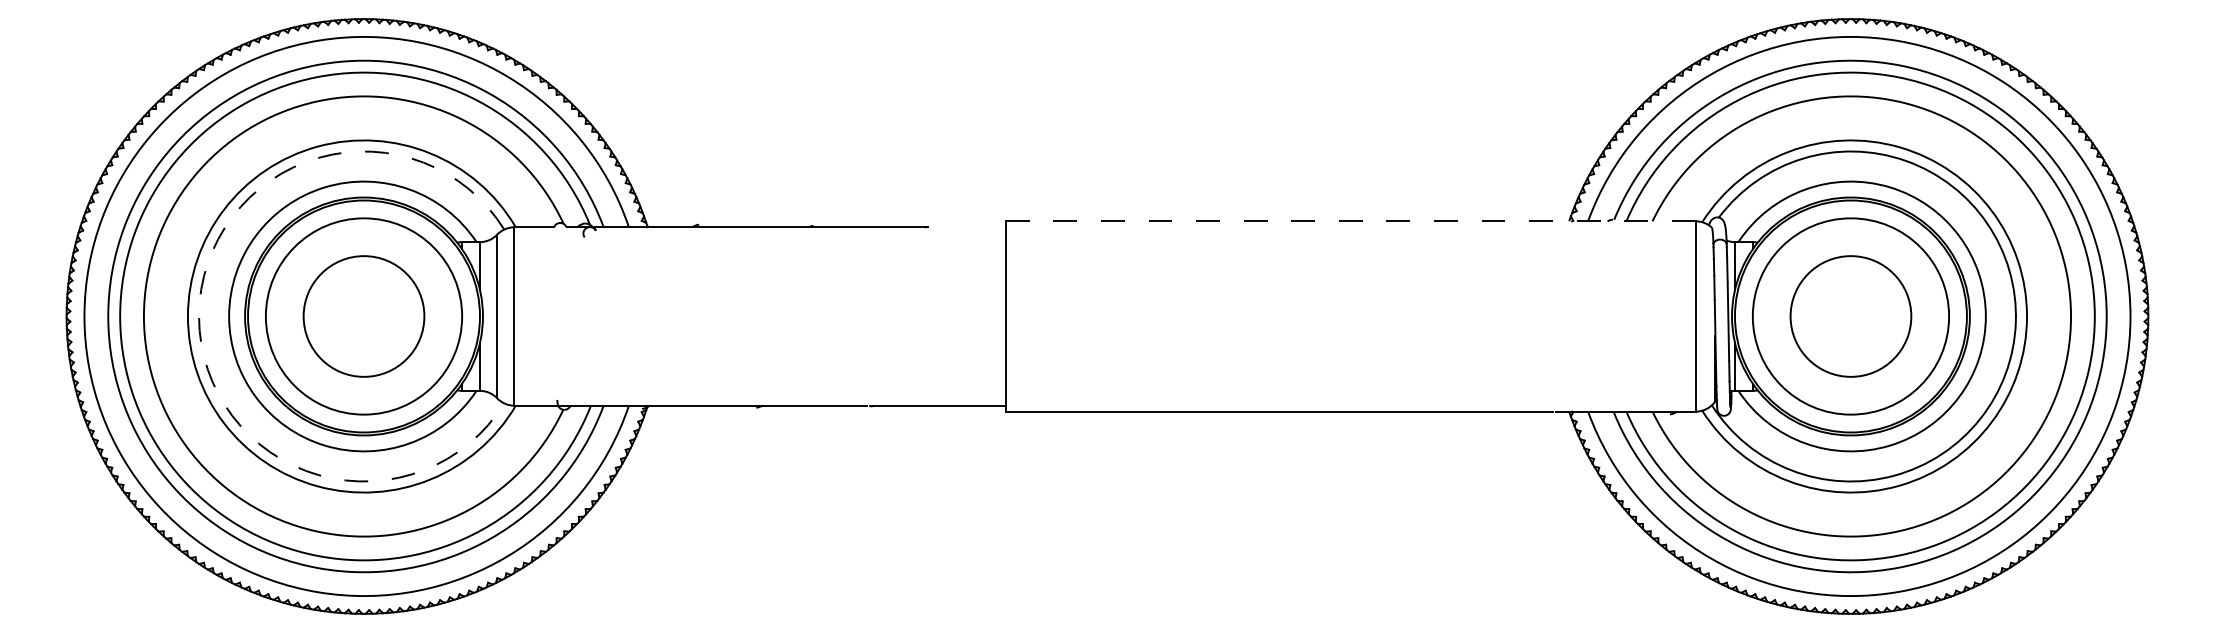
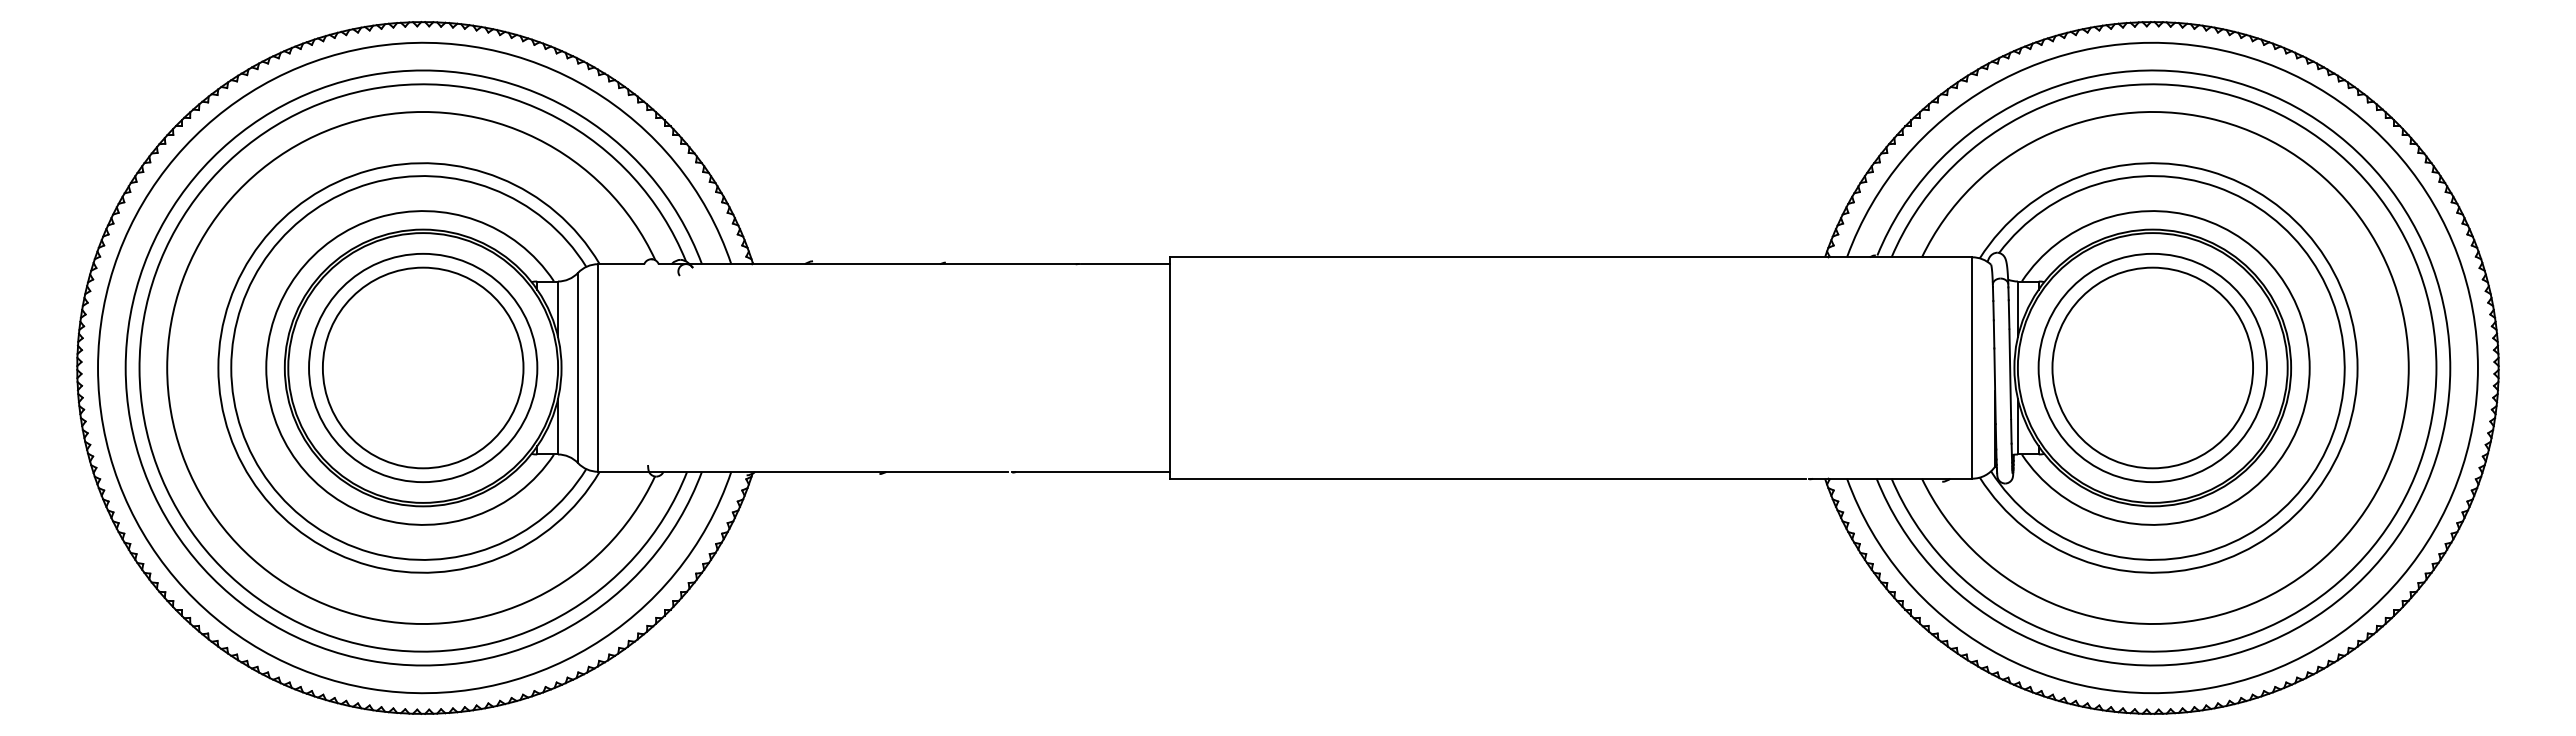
line: (1350, 221) -> (1570, 257), dashed -> solid
line: (966, 227) -> (1124, 264), added
arc: (199, 316) -> (231, 368), dashed -> solid
circle: (363, 316) -> (422, 367), size x1.43
circle: (1850, 316) -> (2152, 367), size x1.43

